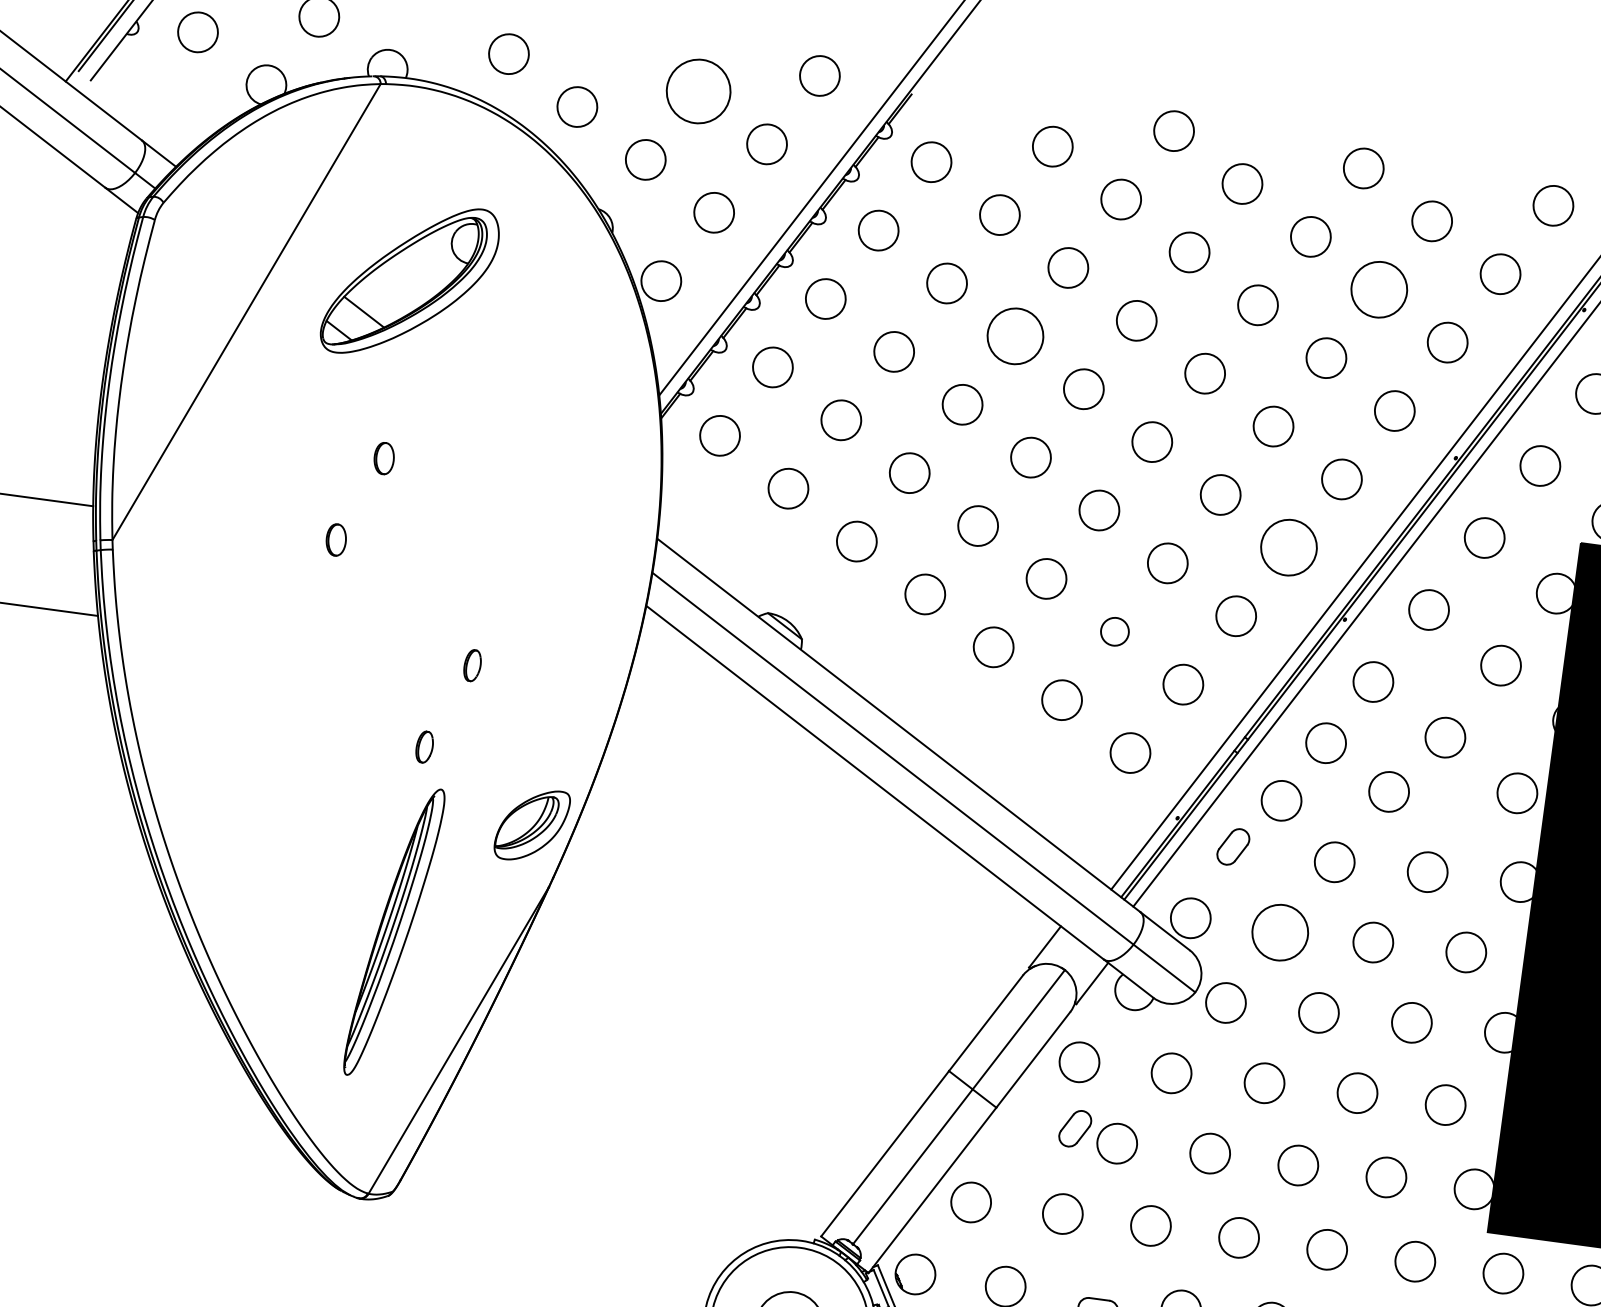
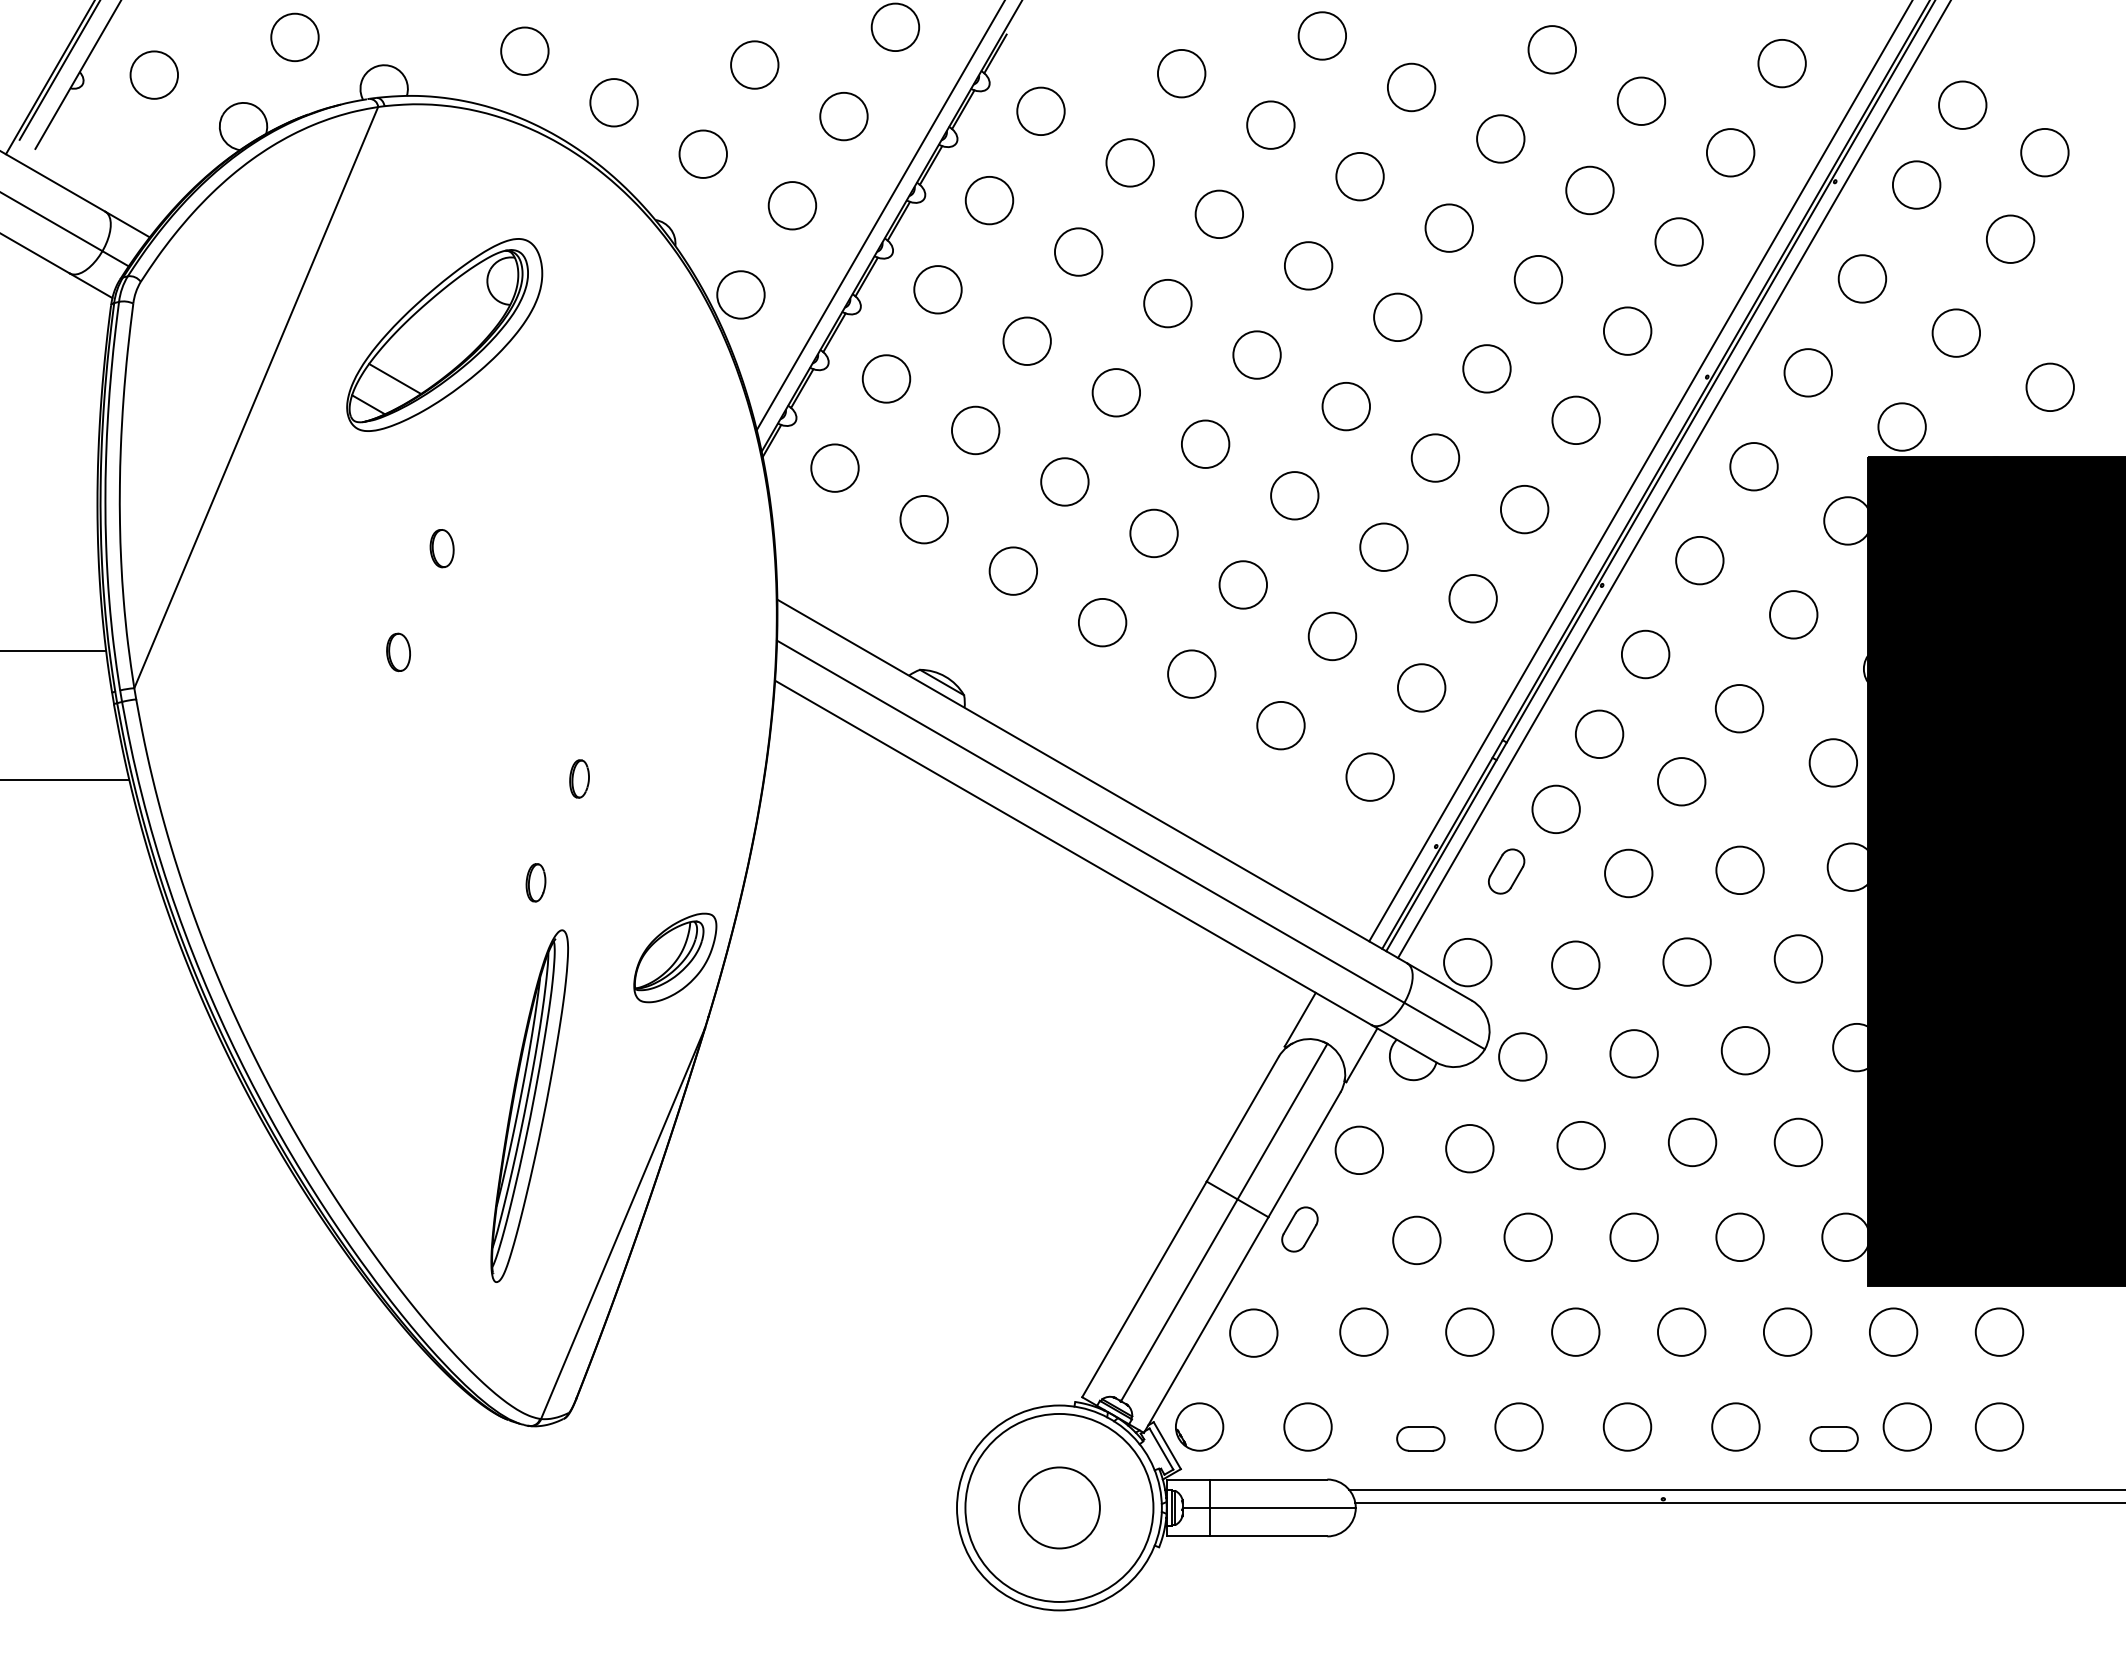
circle: (698, 91) -> (754, 64), size x0.62
circle: (1378, 289) -> (1589, 190), size x0.71
circle: (1015, 336) -> (1167, 303), size x0.71
circle: (1288, 547) -> (1524, 509), size x0.71
circle: (1114, 631) -> (1332, 636), size x1.43
circle: (1280, 931) -> (1575, 964), size x0.71
part: (1074, 1128) -> (1299, 1229), moved

